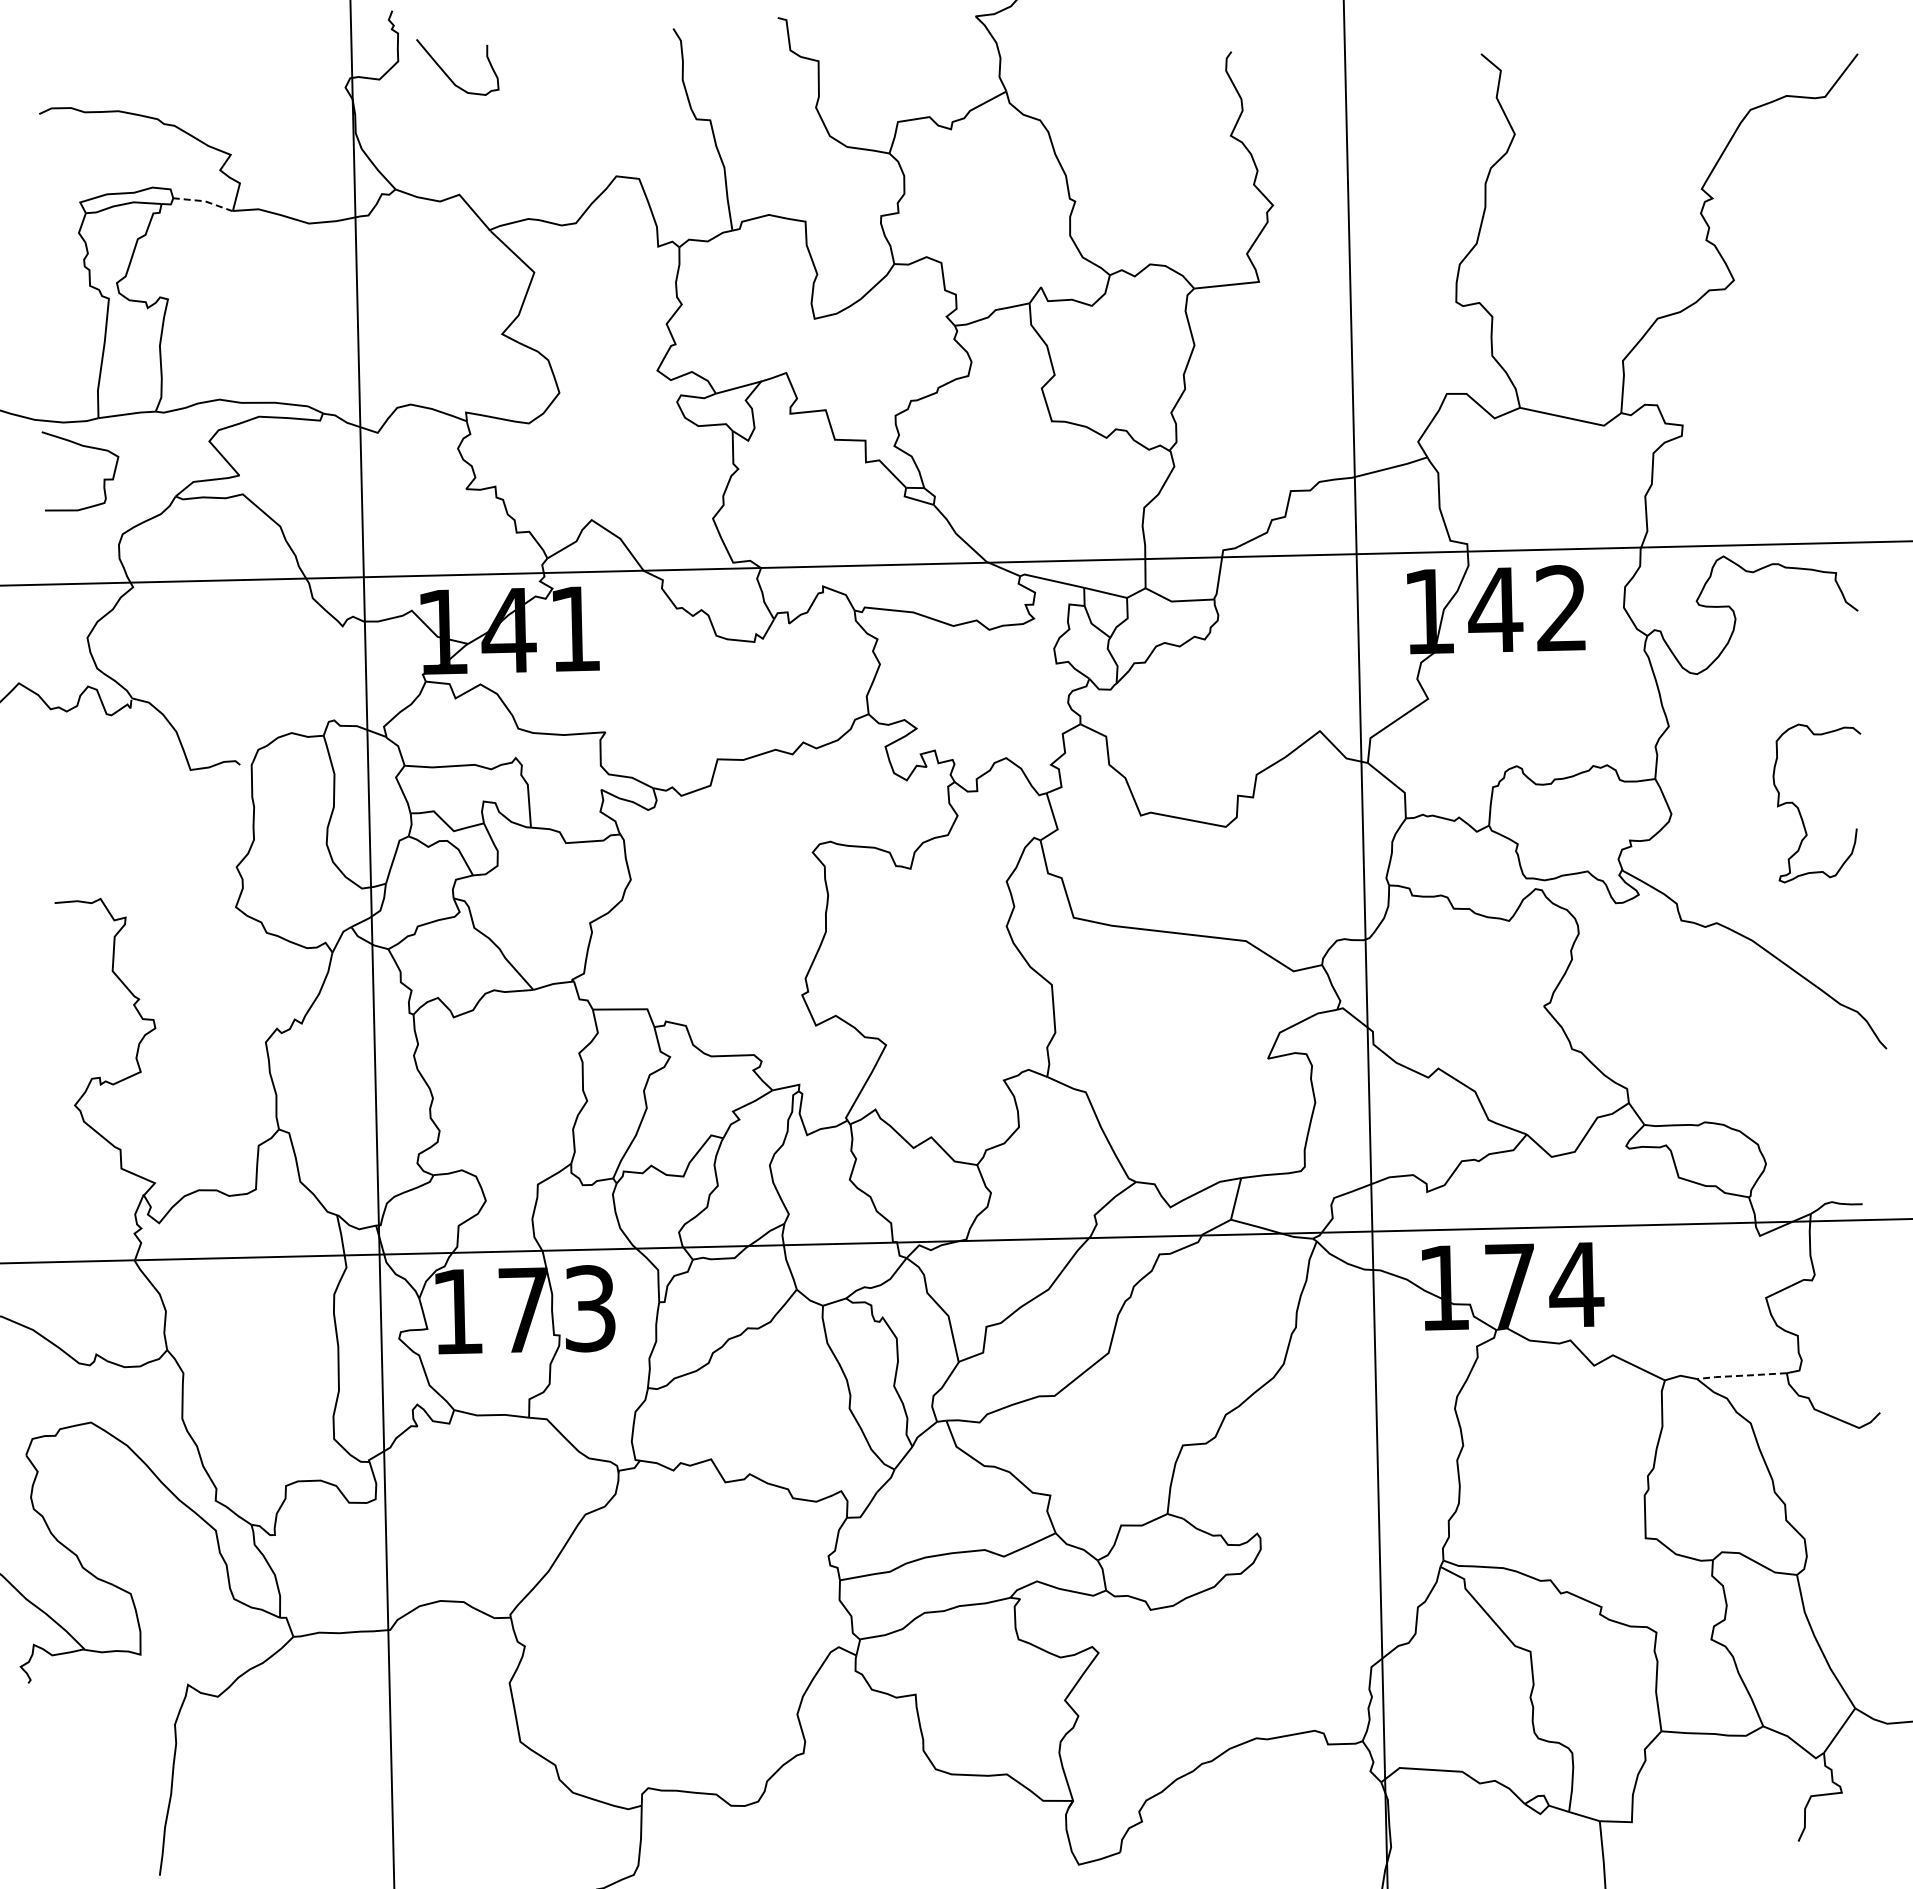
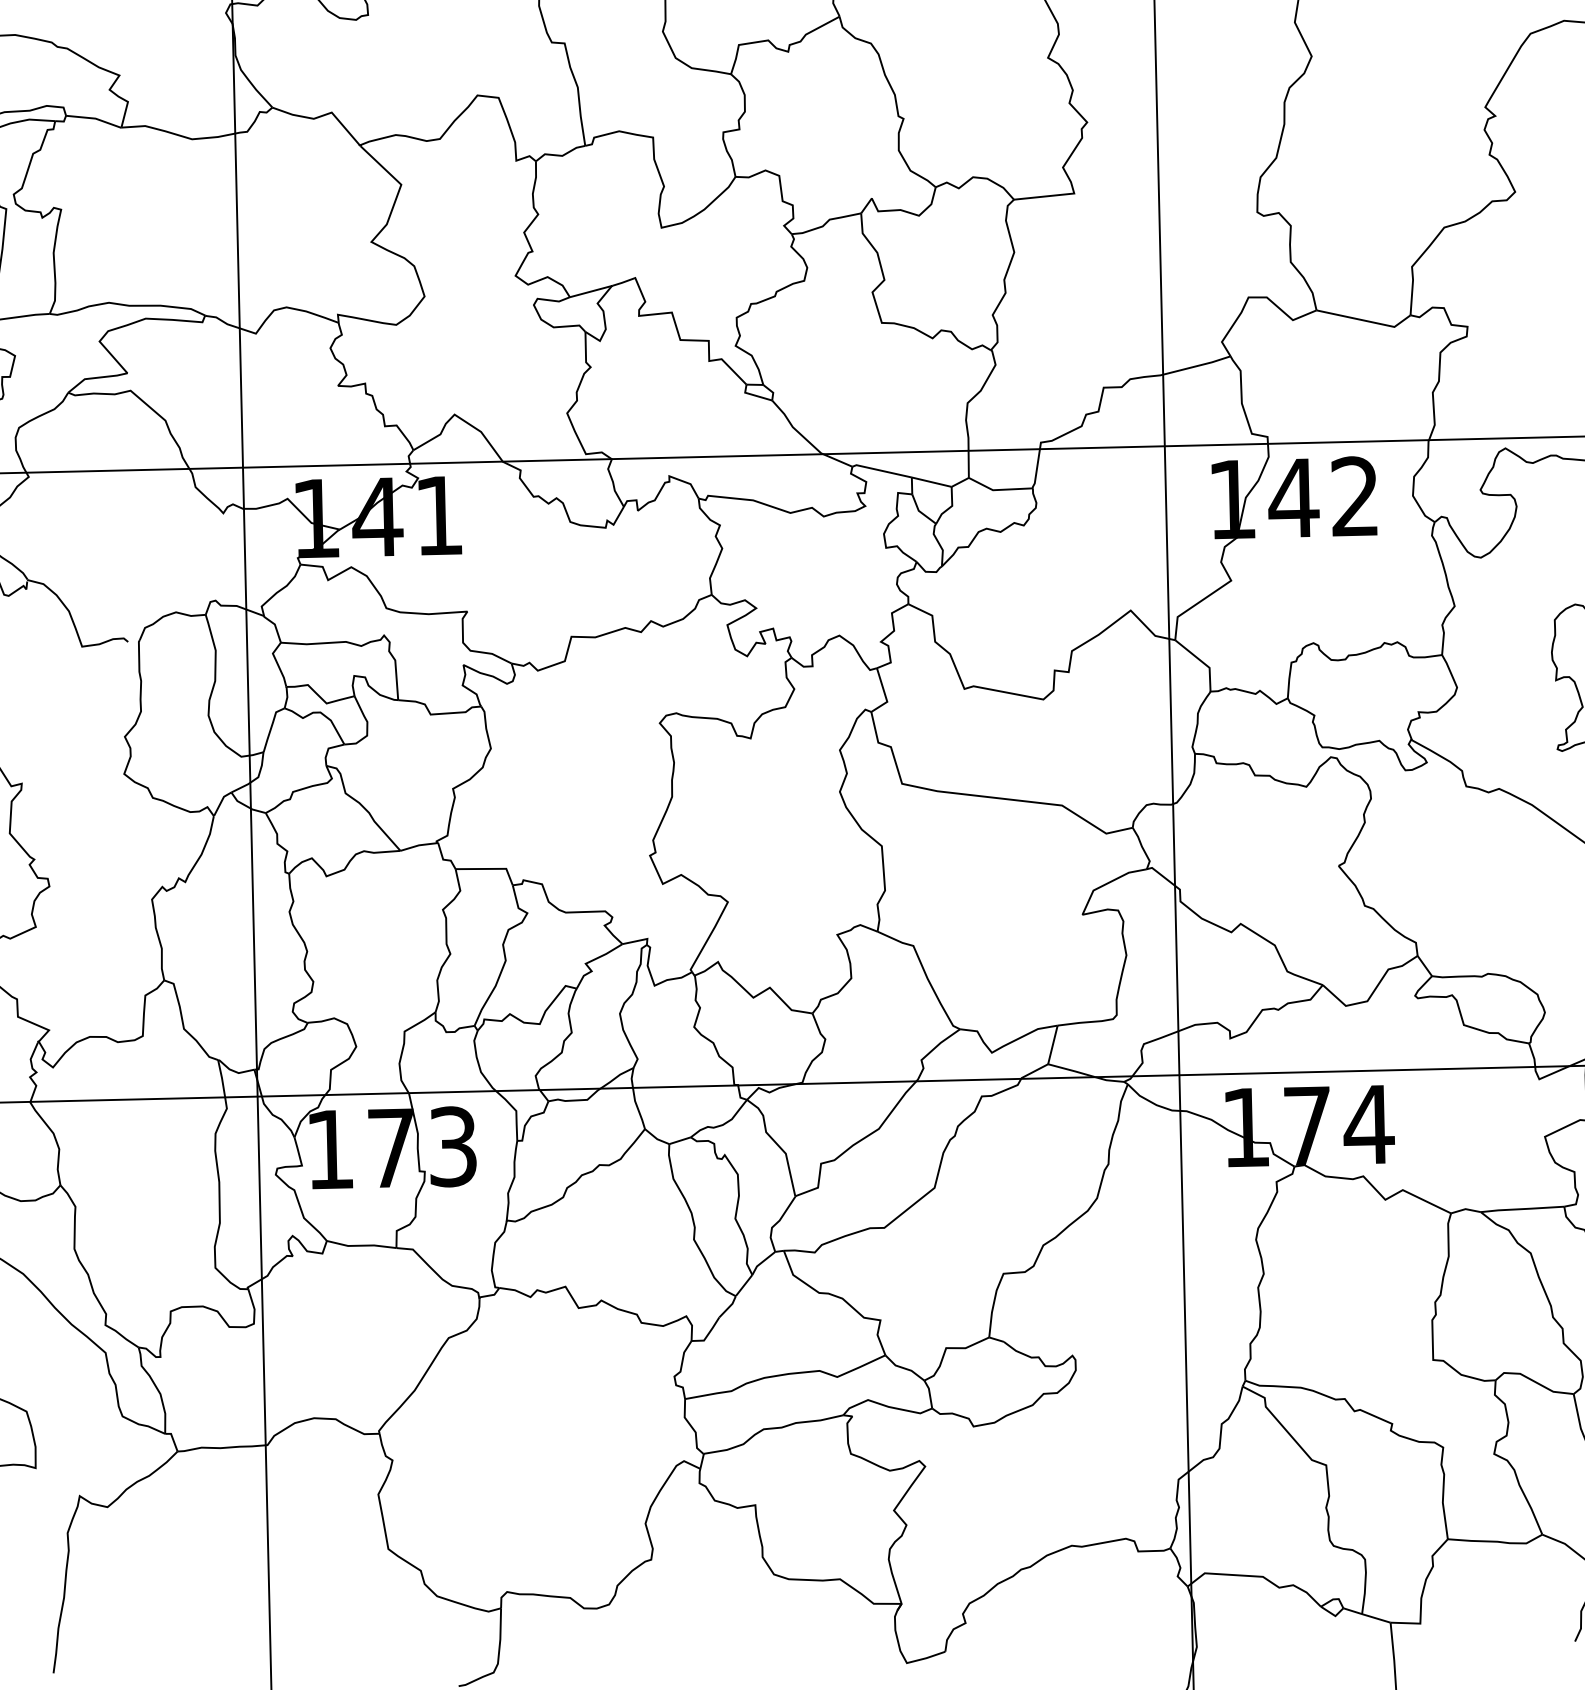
line: (205, 201) -> (95, 118), dashed -> solid
line: (1741, 1375) -> (1522, 1208), dashed -> solid

